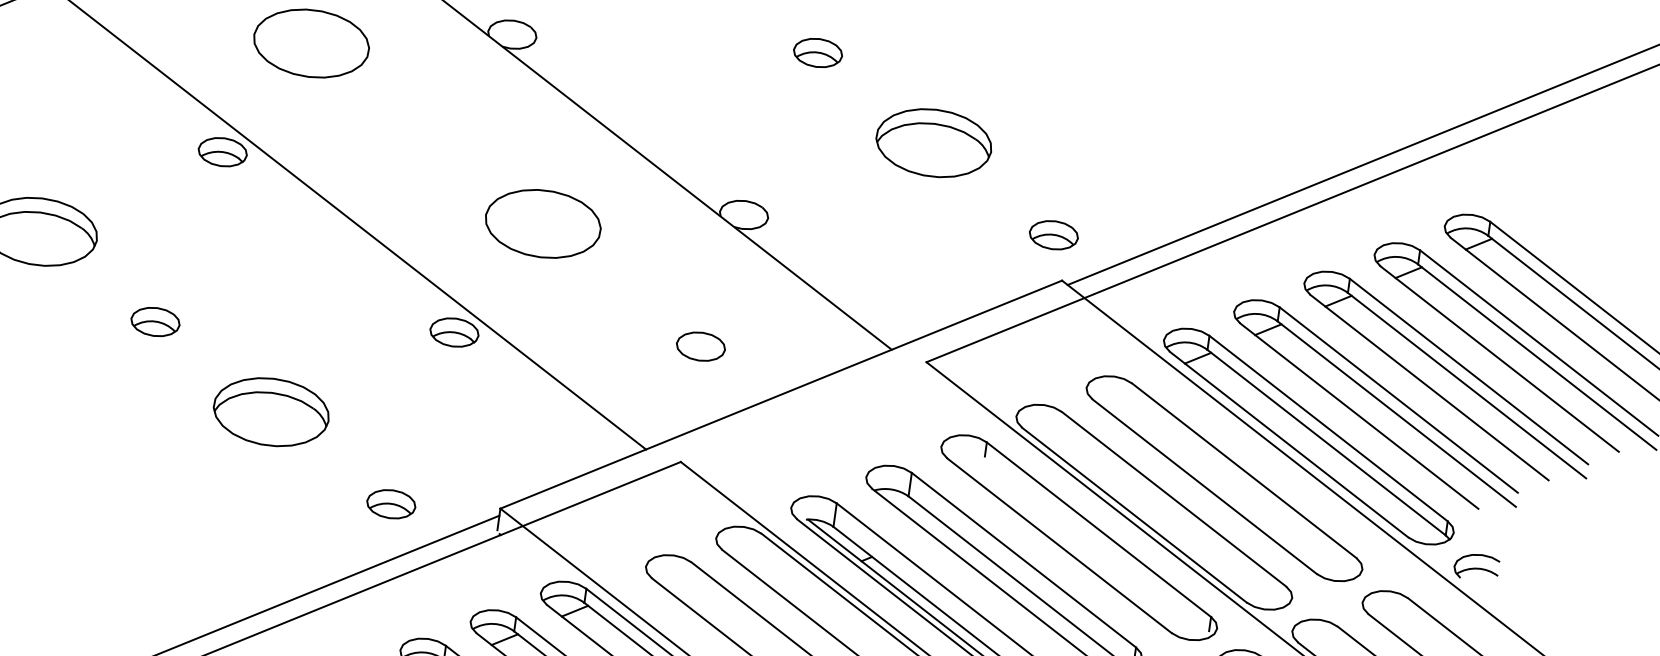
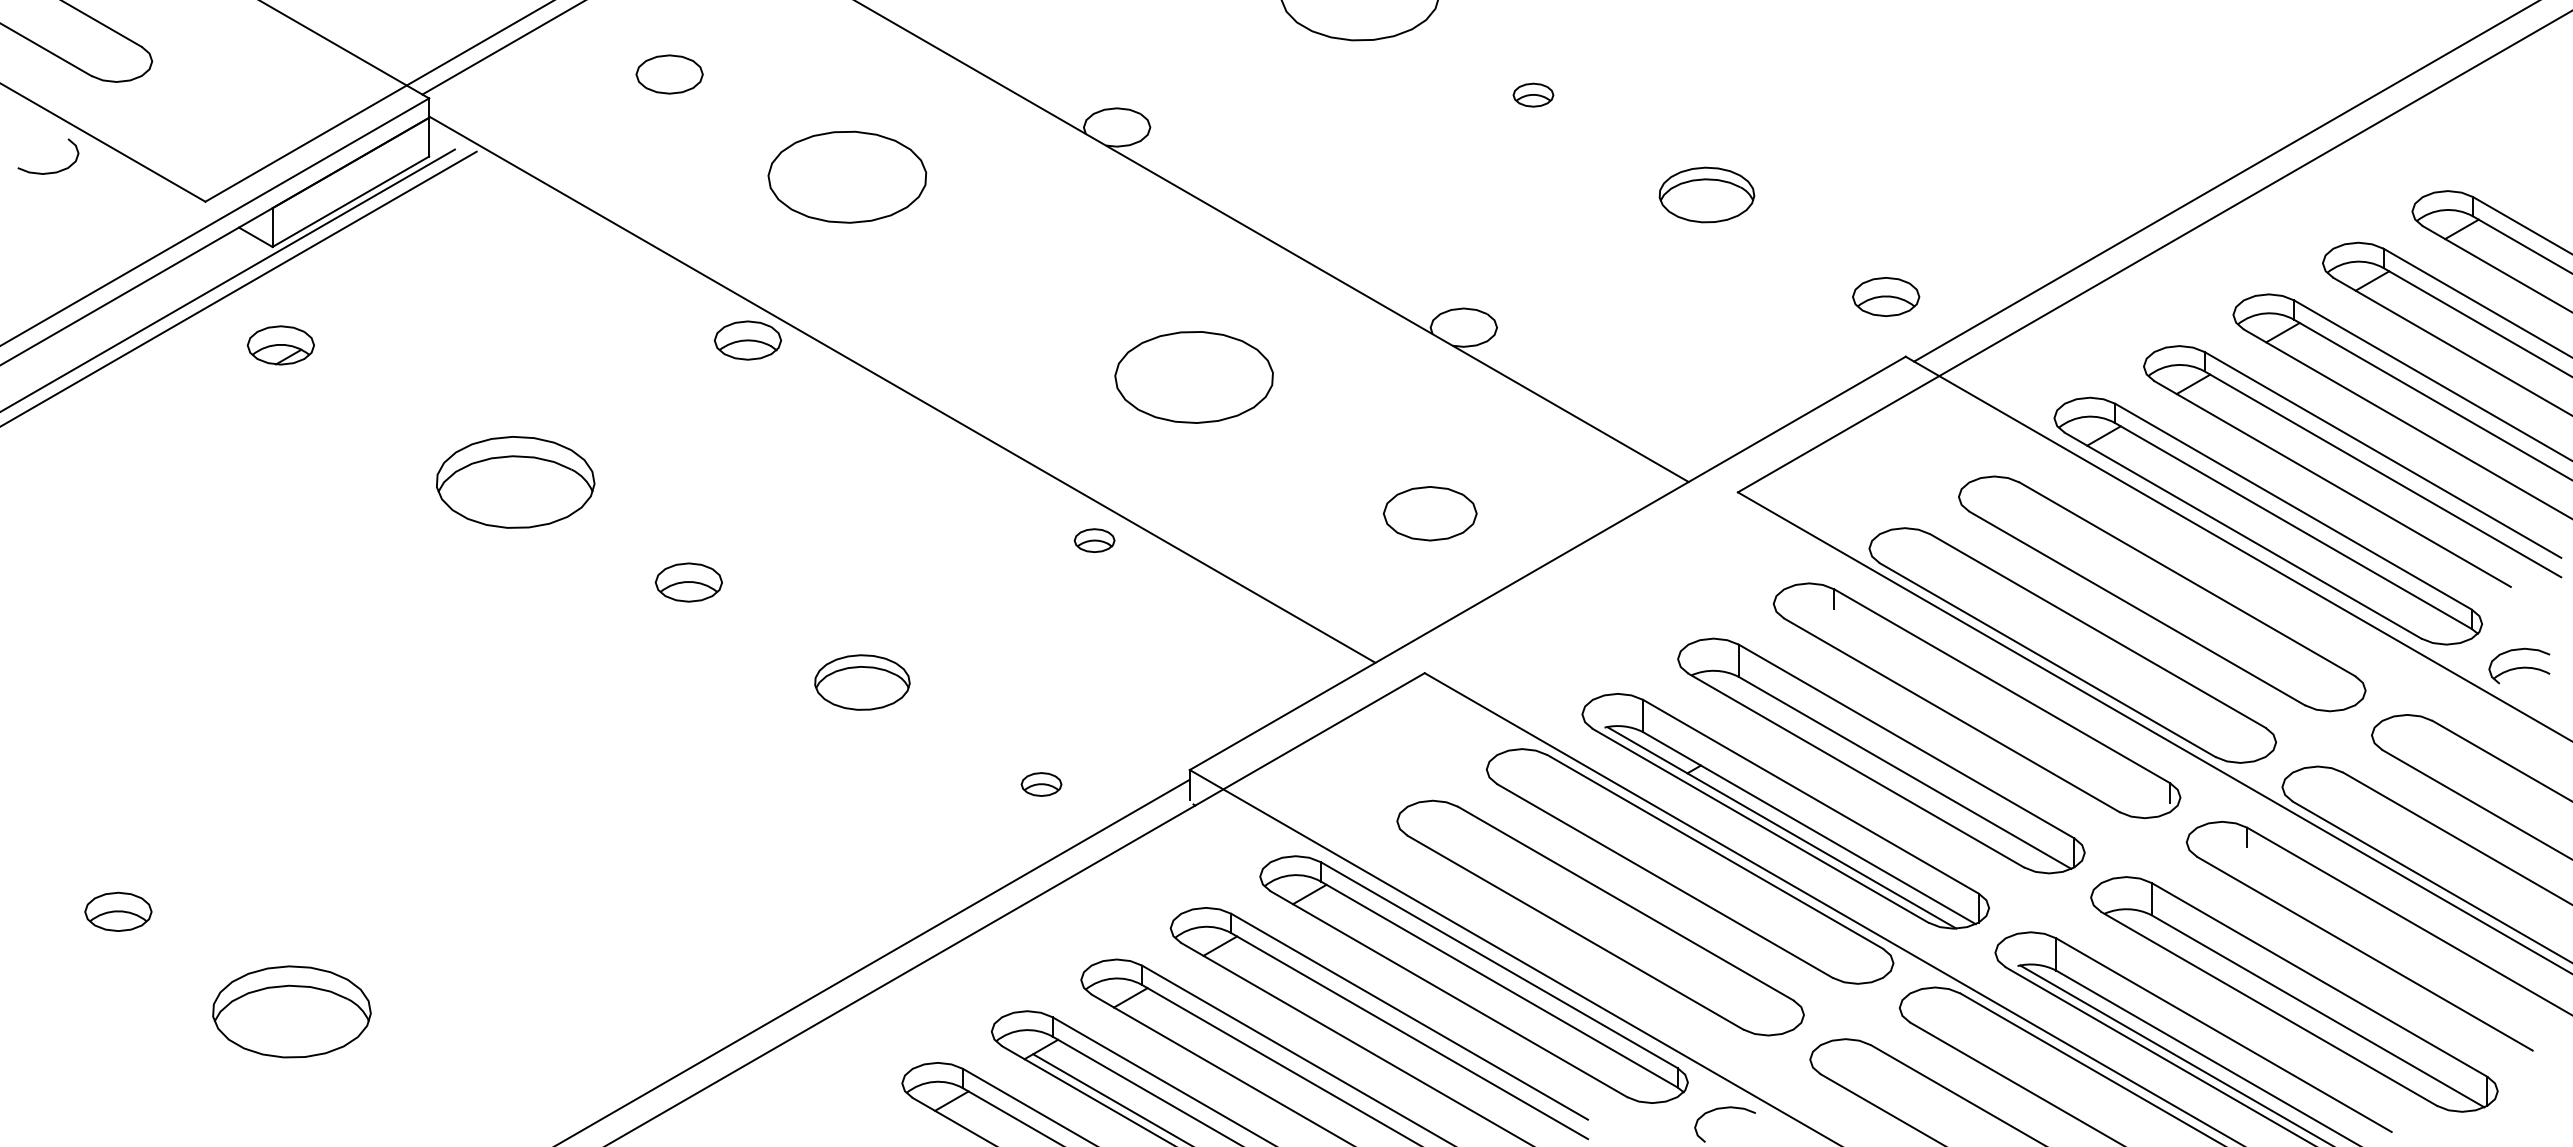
part: (818, 53) -> (1533, 95), size x0.6
part: (933, 142) -> (1706, 194), size x0.6
part: (454, 332) -> (1094, 540), size x0.6
part: (701, 346) -> (1430, 513), size x1.4
part: (271, 412) -> (862, 682), size x0.6
part: (391, 504) -> (1041, 784), size x0.6

